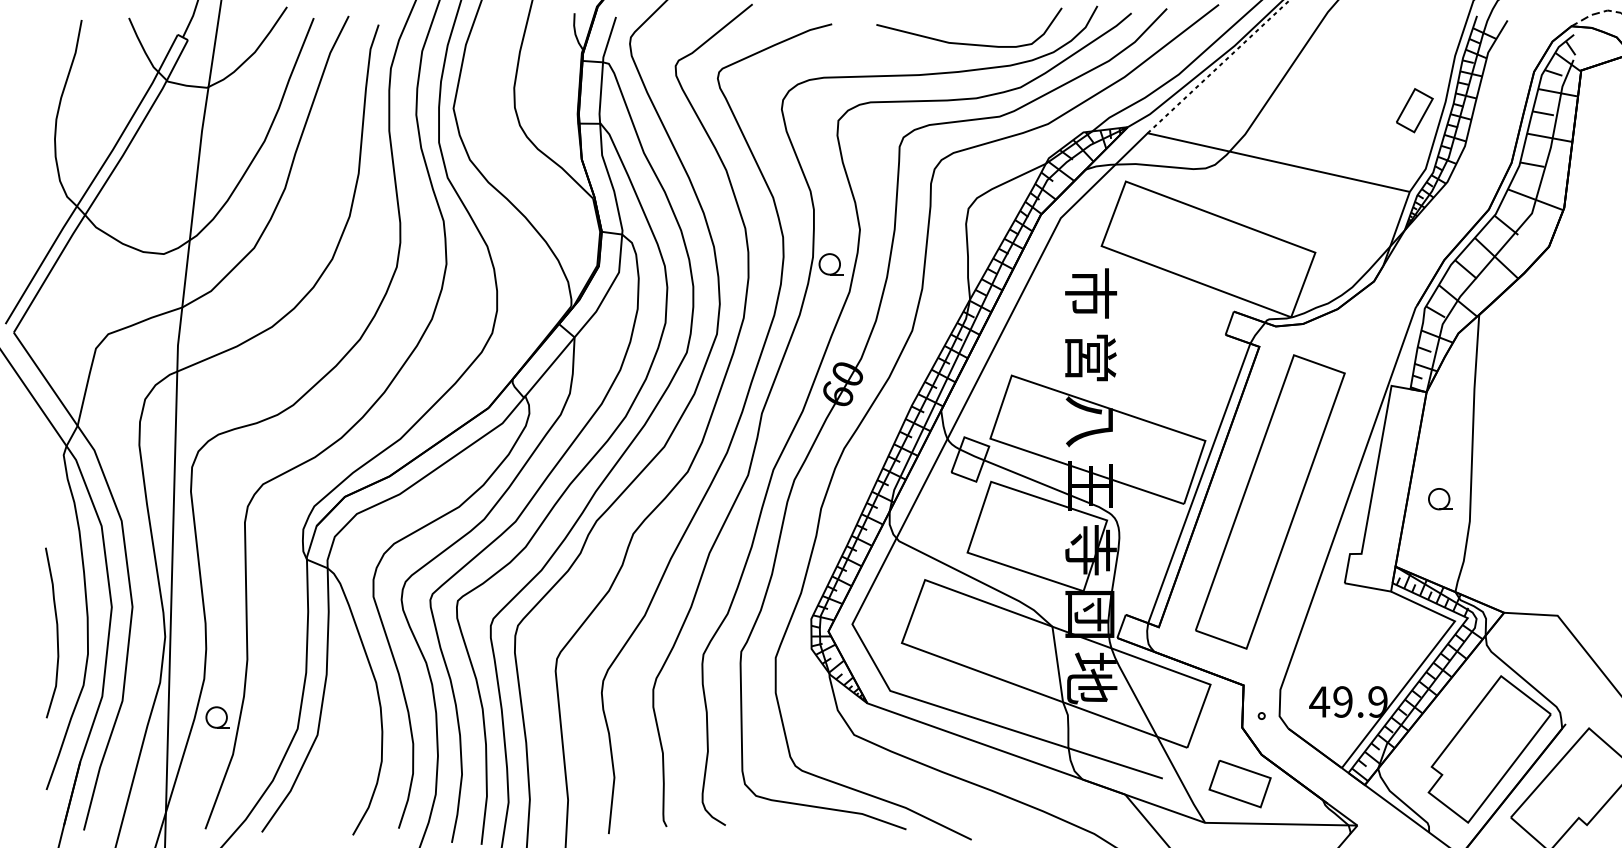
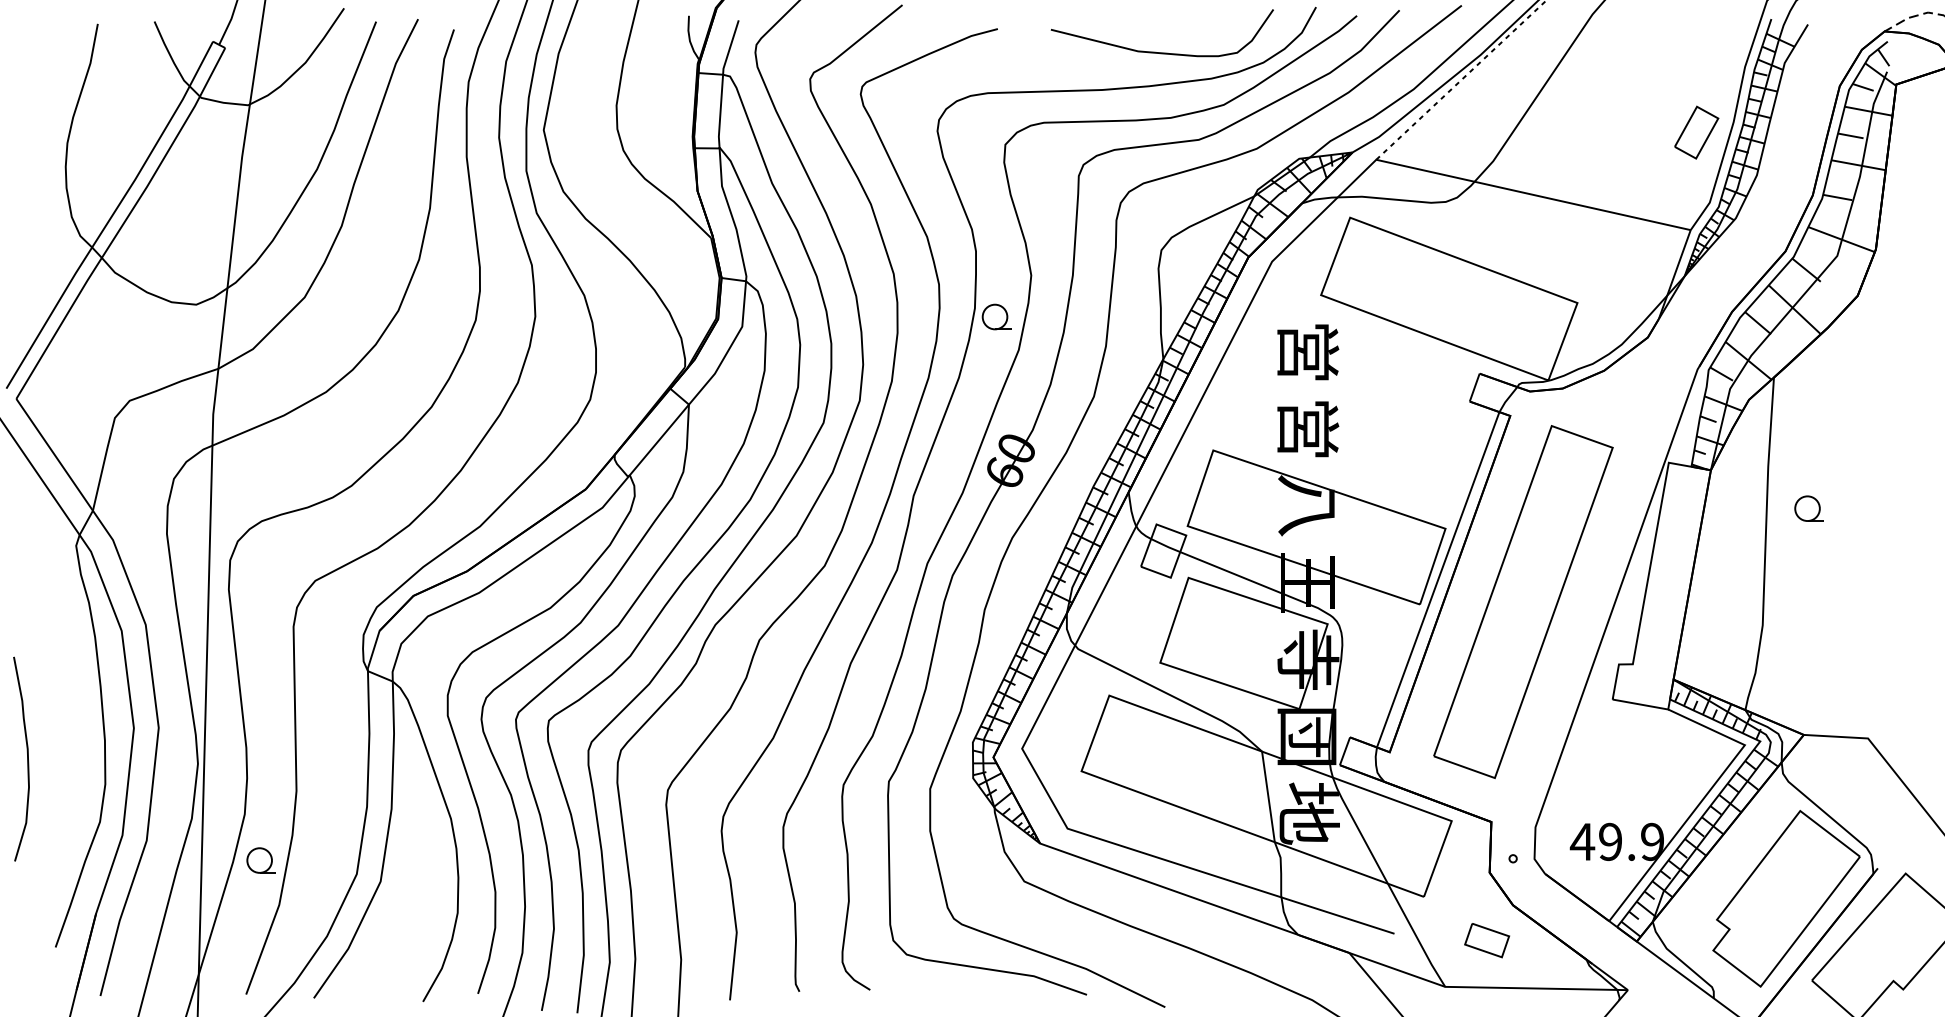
text: (1091, 293) -> (1308, 351), 市 -> 営
part: (1440, 499) -> (1809, 509), moved
curve: (56, 632) -> (26, 758), moved
part: (1239, 784) -> (1486, 940), size x0.6

